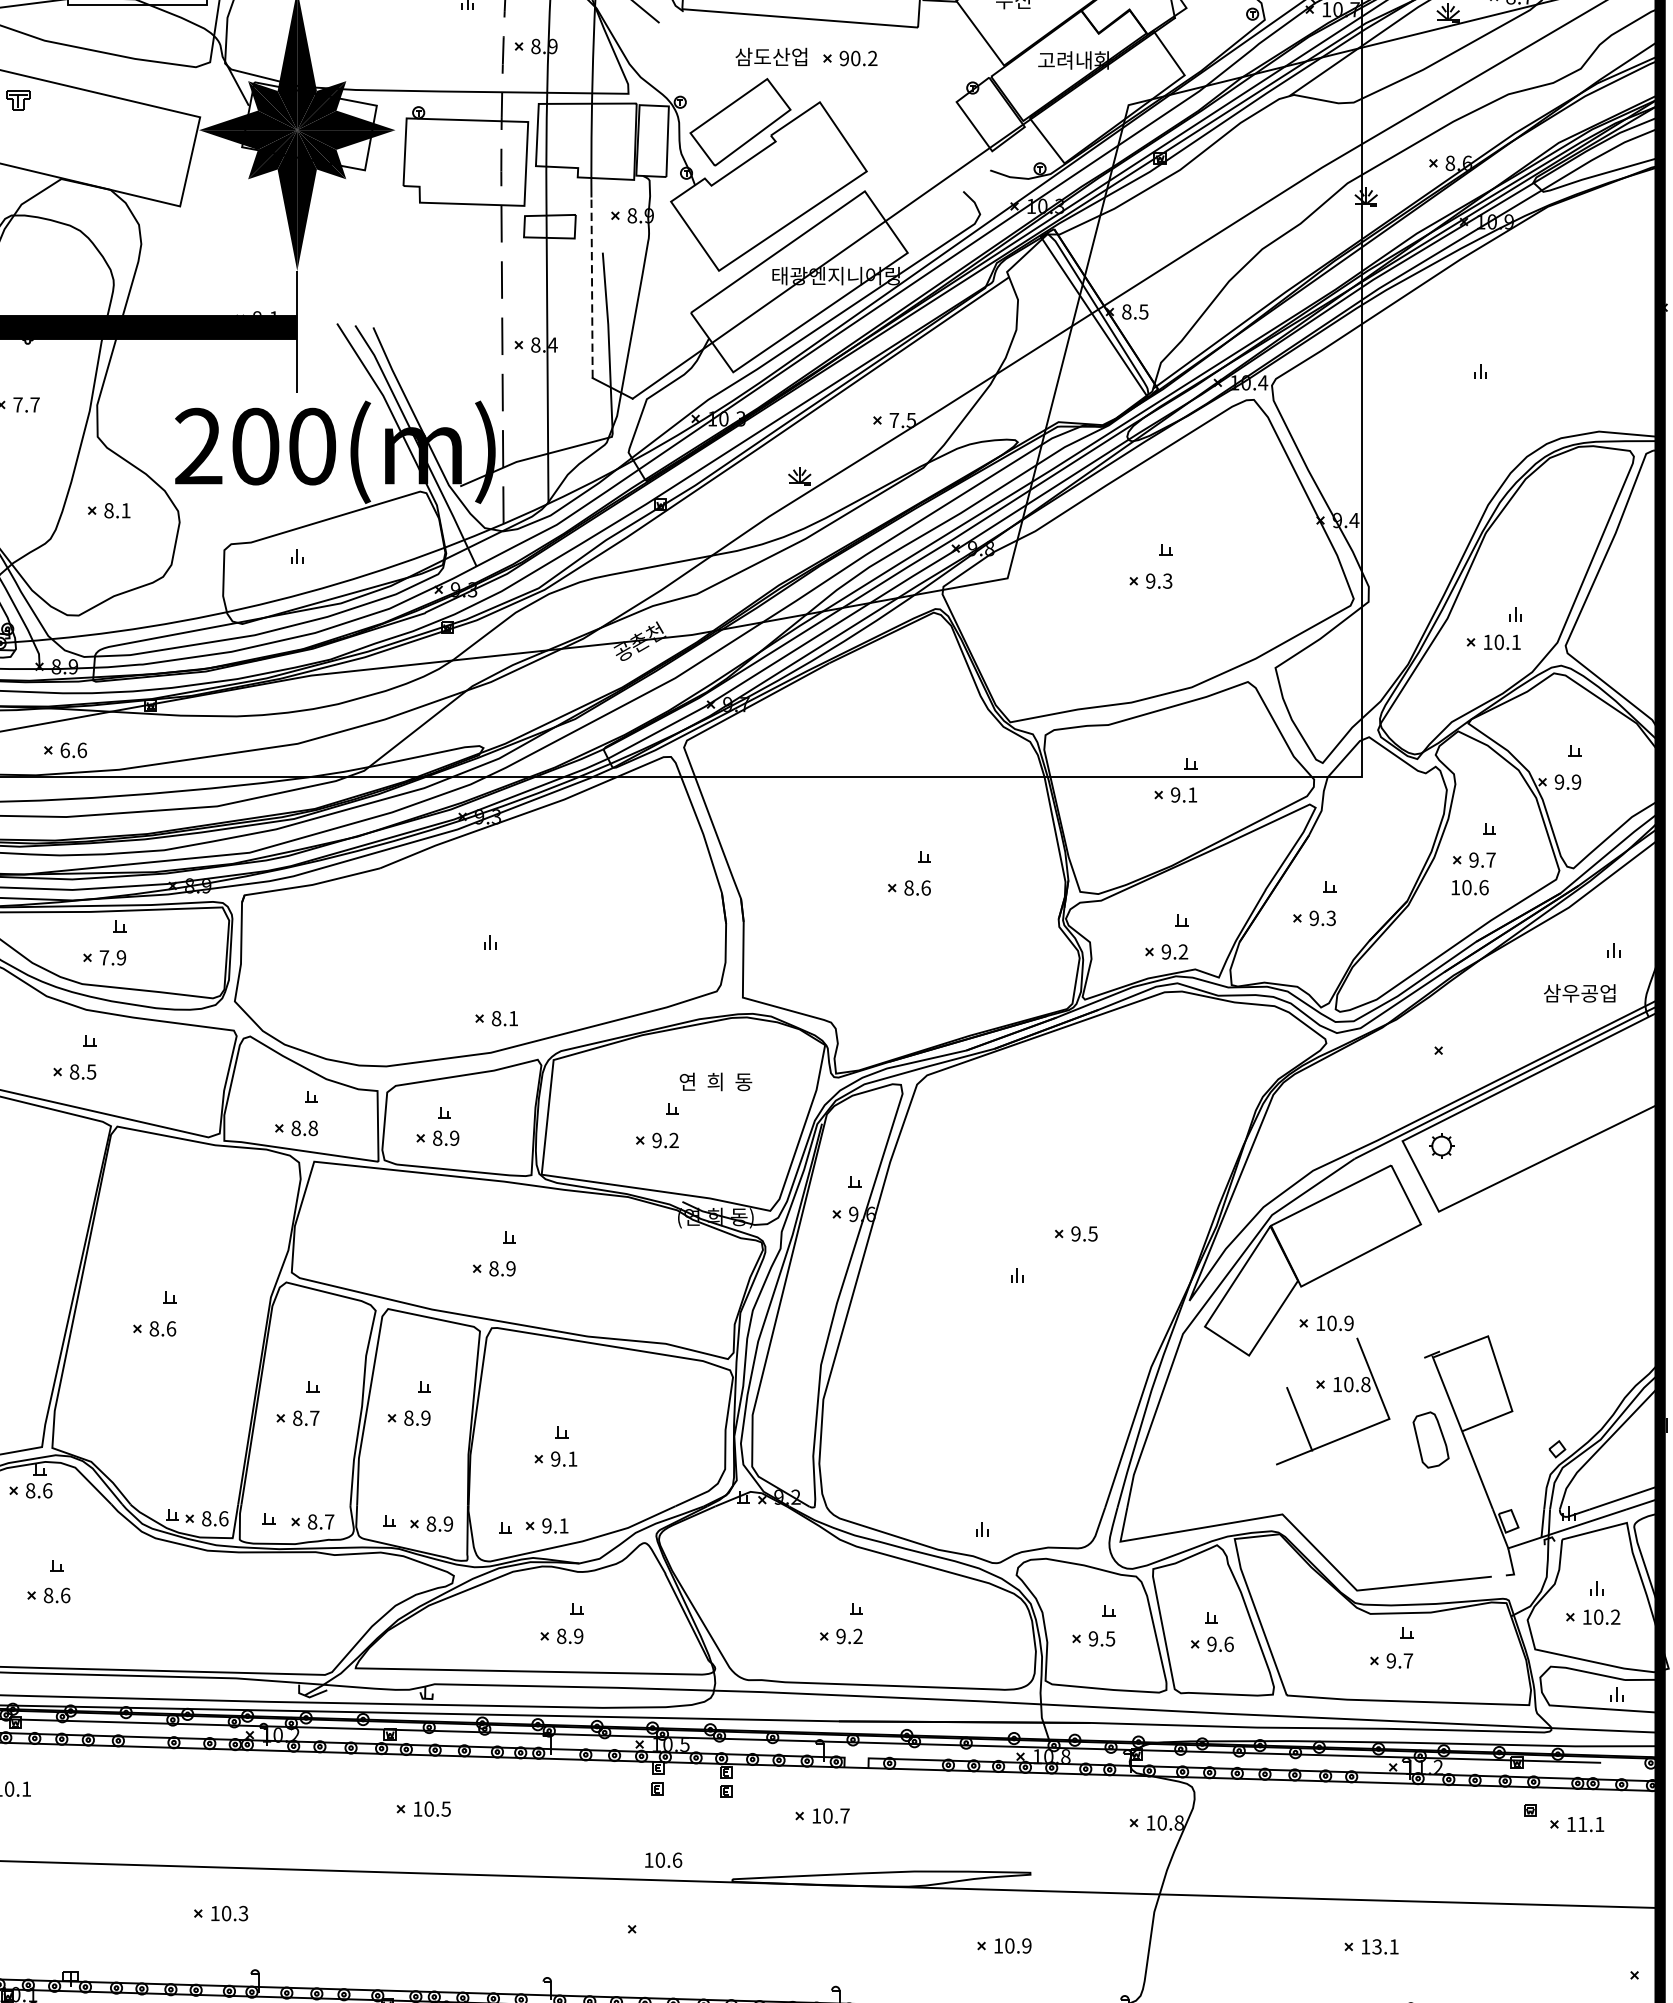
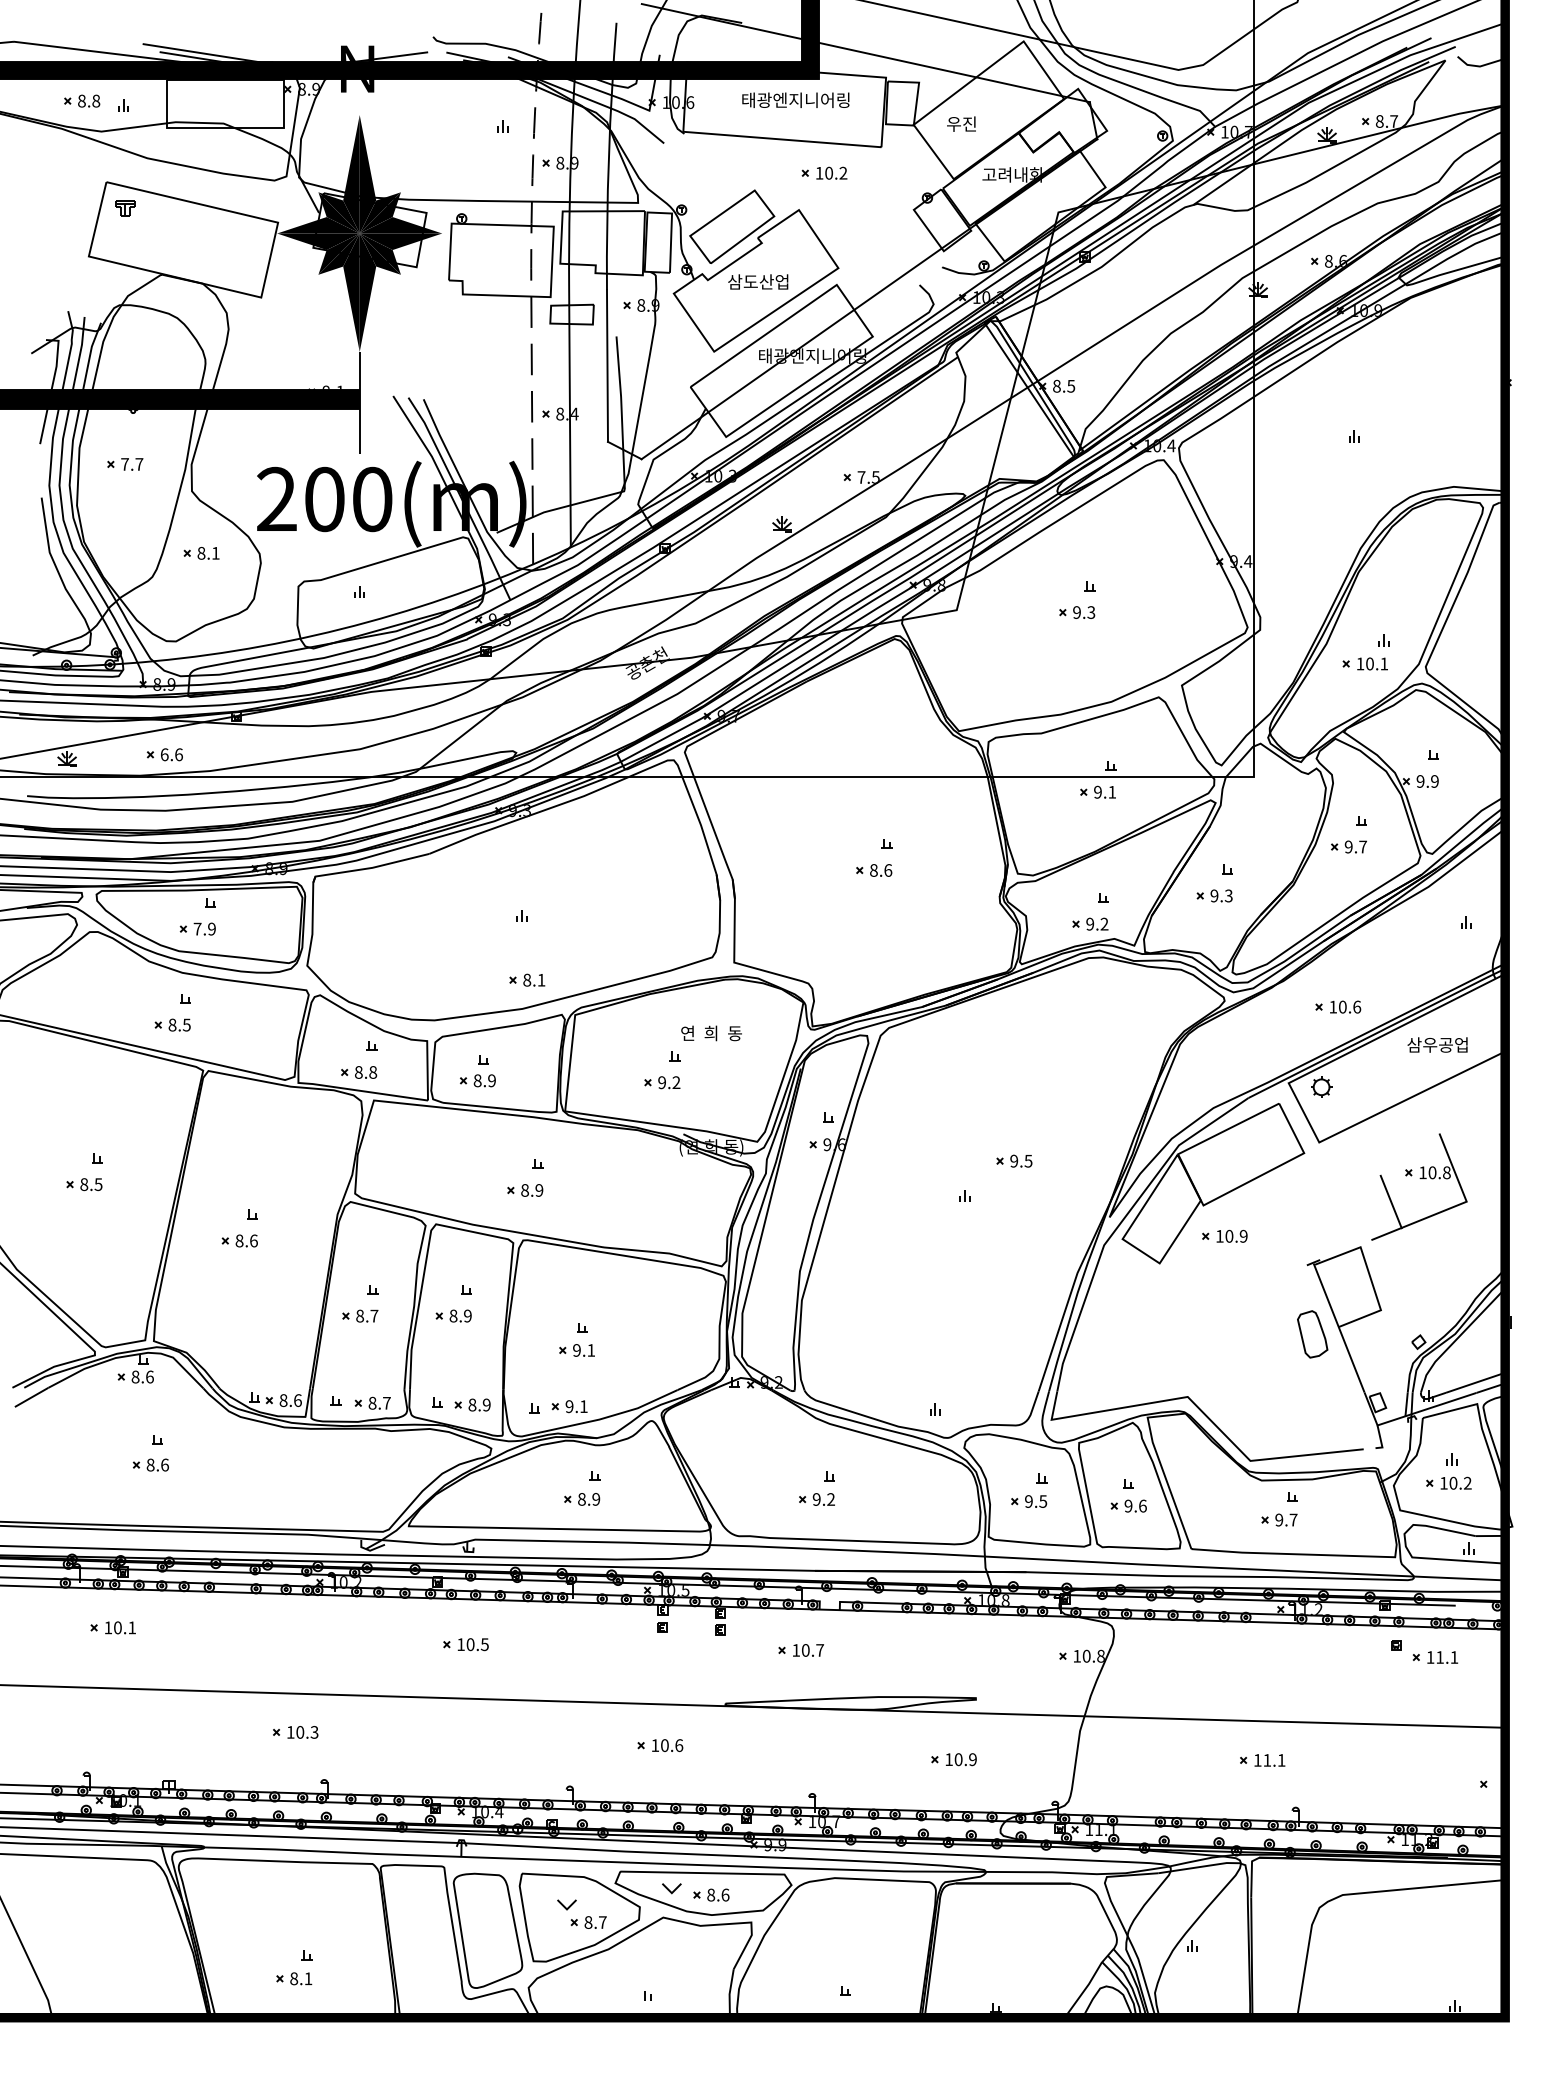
text: (771, 56) -> (758, 281), moved
text: (844, 57) -> (819, 172), 90.2 -> 10.2
line: (592, 287) -> (607, 365), dashed -> solid
text: (1470, 886) -> (1345, 1006), moved
text: (1579, 992) -> (1437, 1044), moved
part: (1334, 1392) -> (1420, 1179), moved
text: (663, 1860) -> (667, 1745), moved
text: (1377, 1946) -> (1267, 1760), 13.1 -> 11.1

